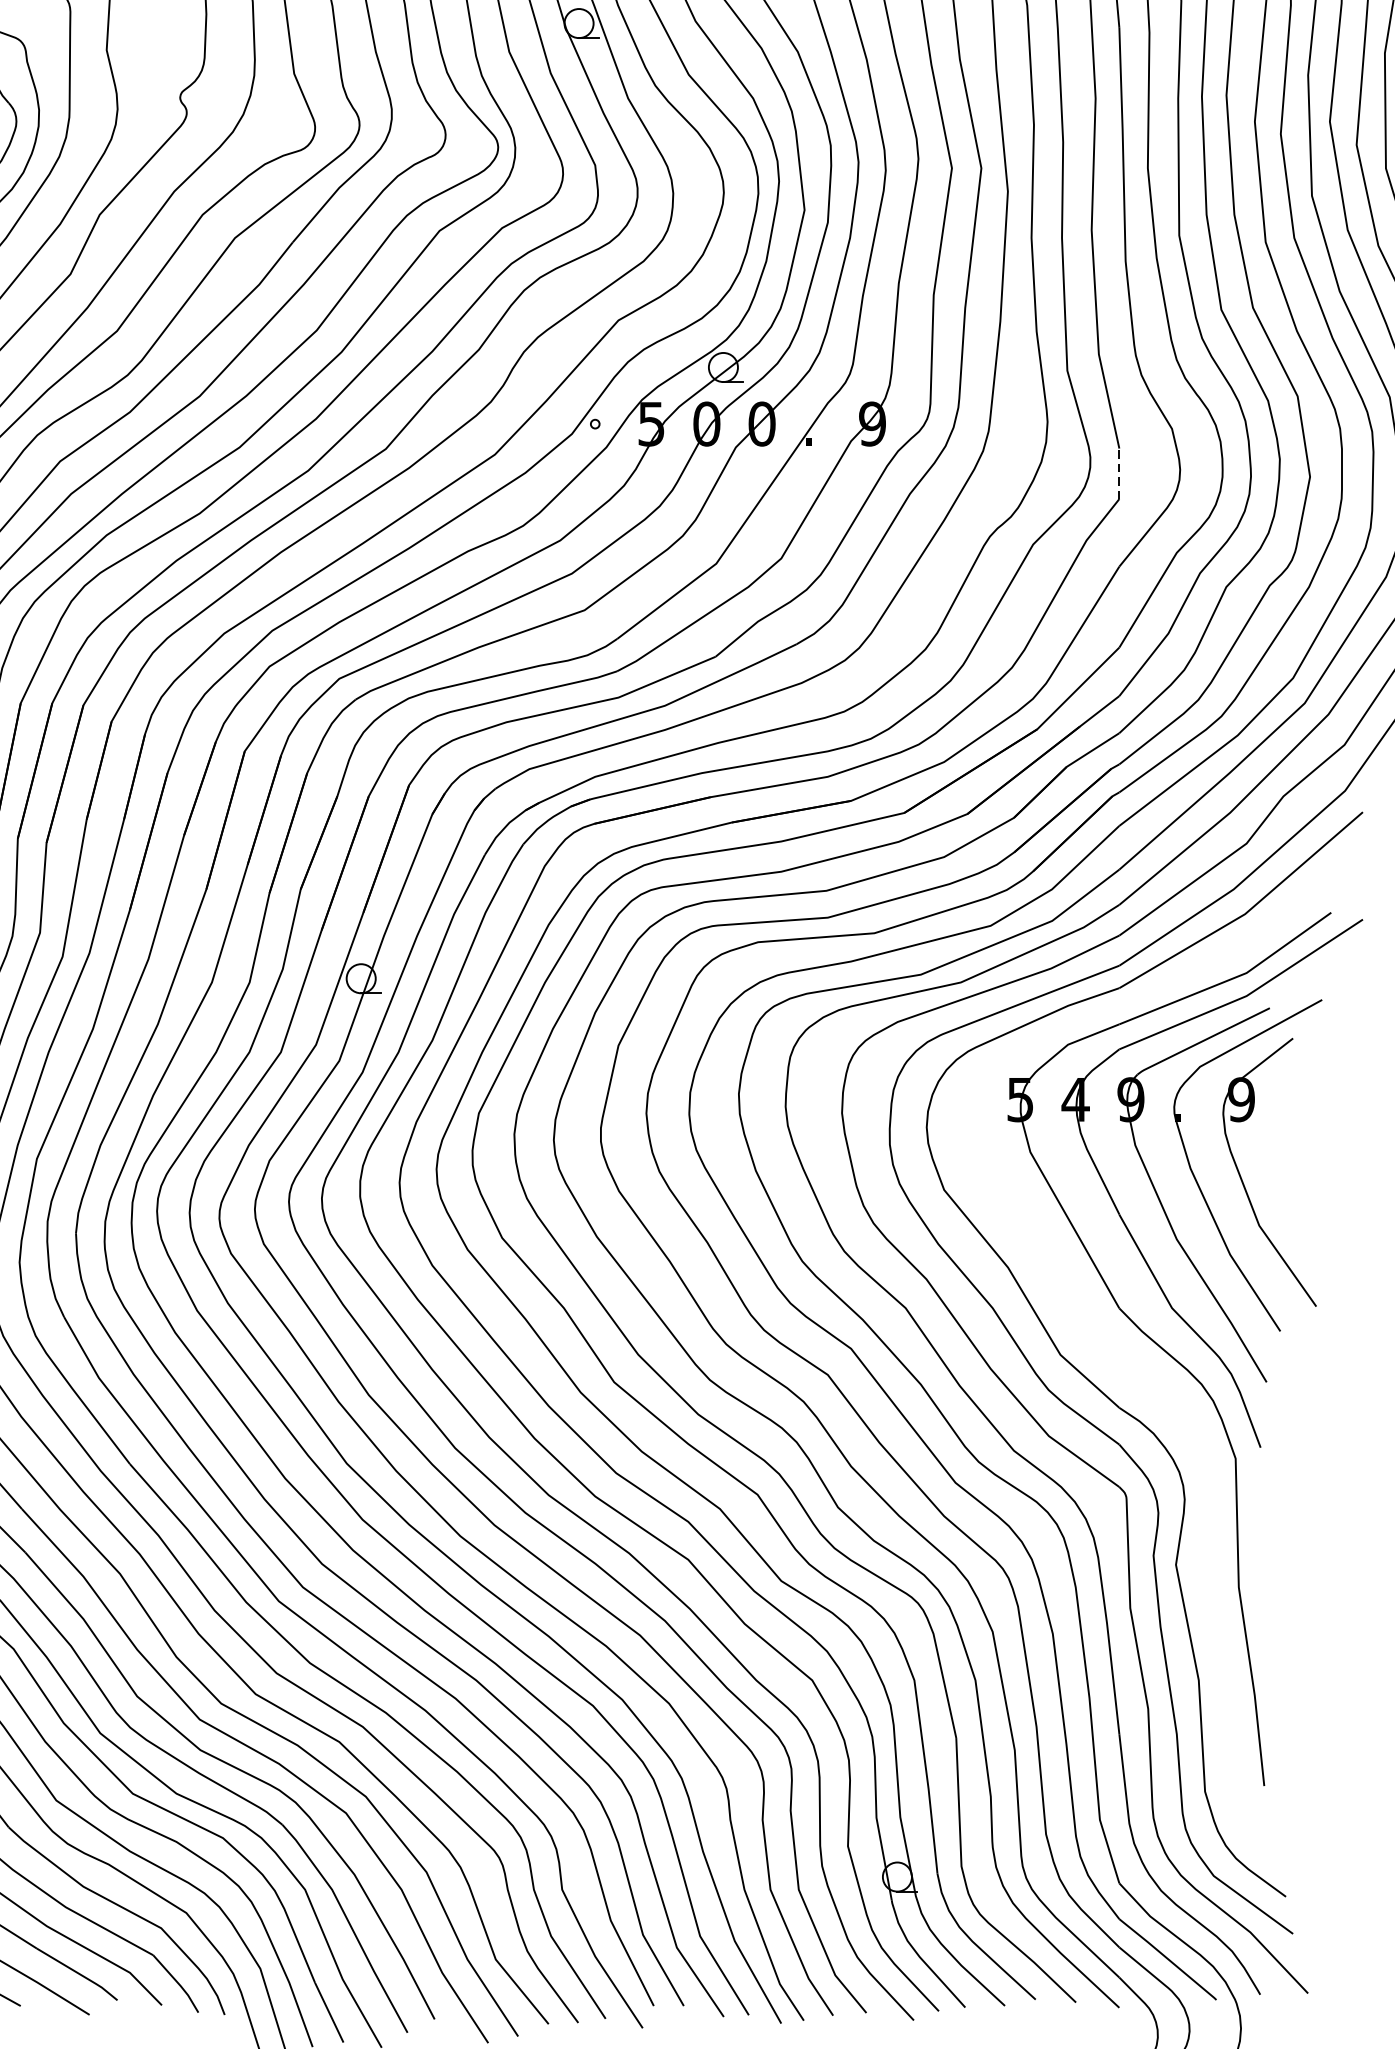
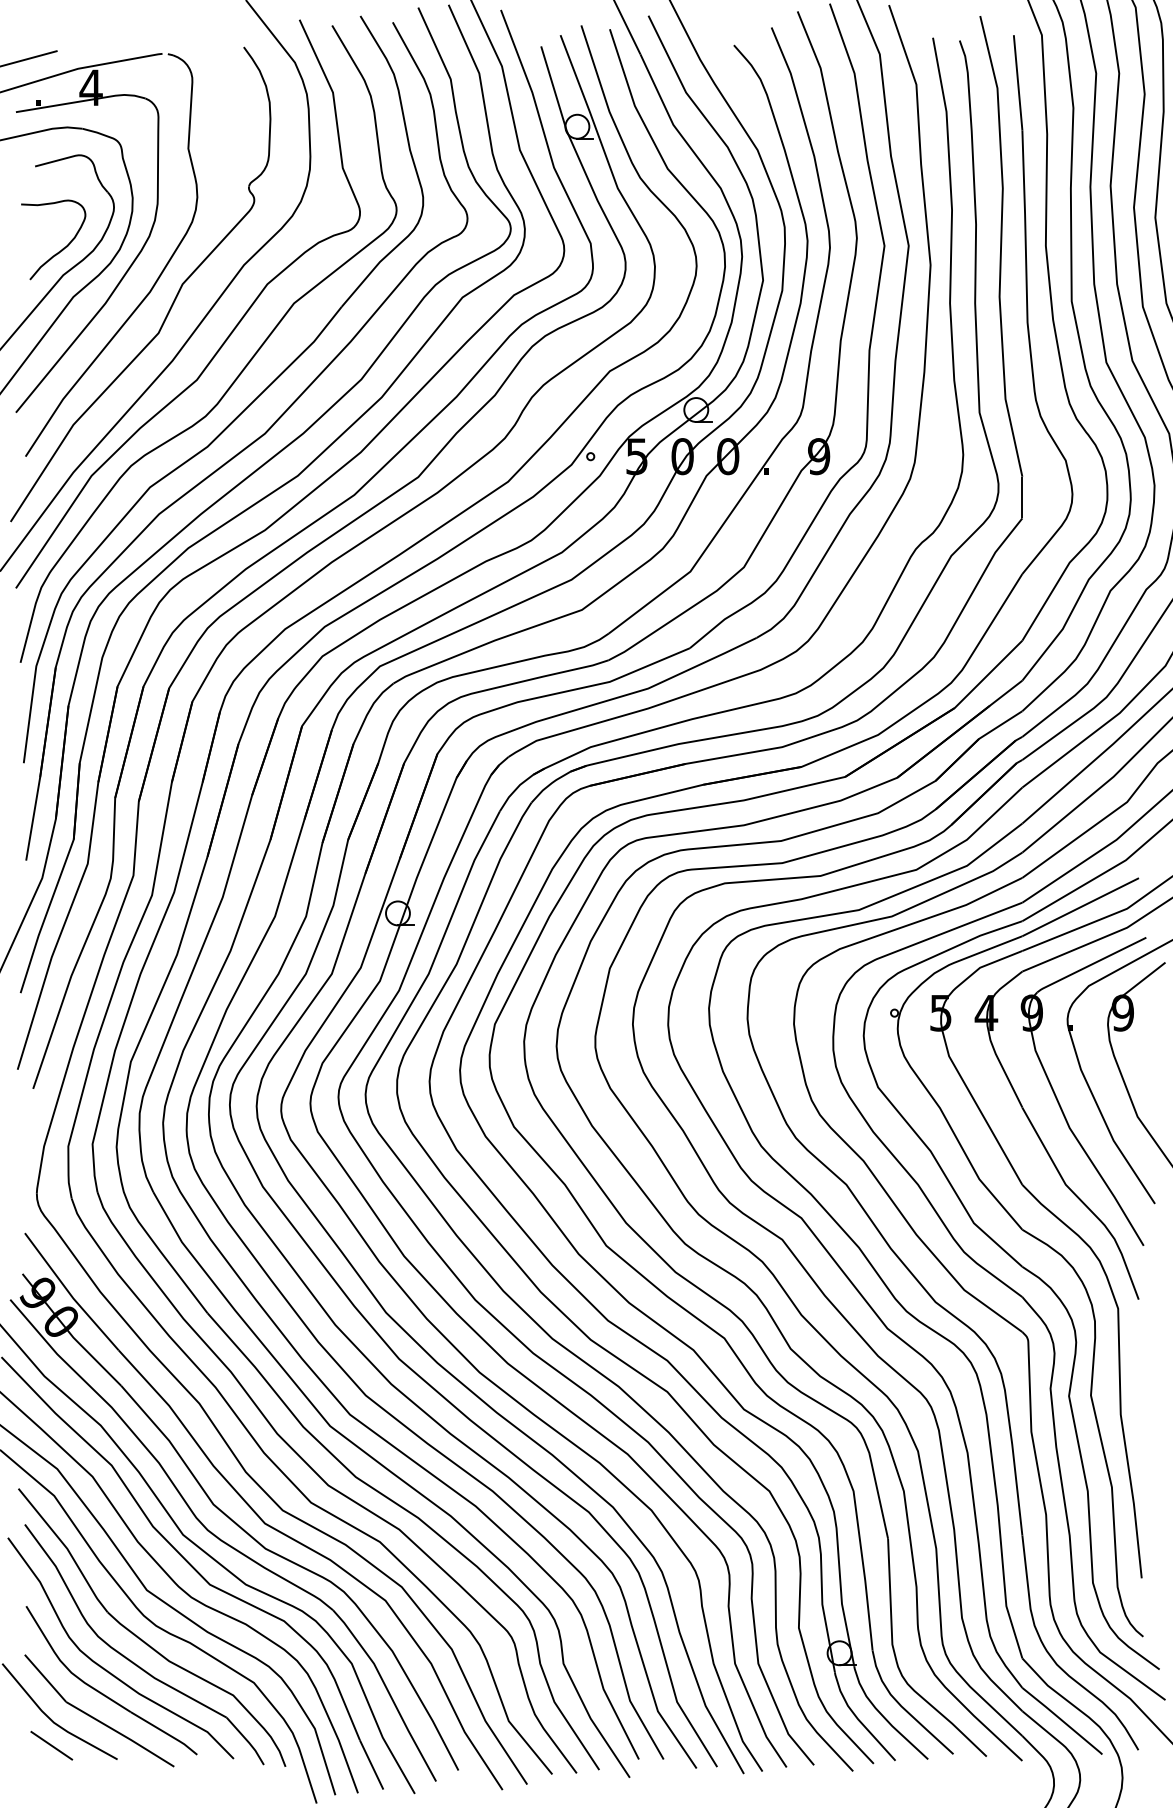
line: (1119, 473) -> (1022, 497), dashed -> solid
part: (1128, 1369) -> (1029, 1235), added

